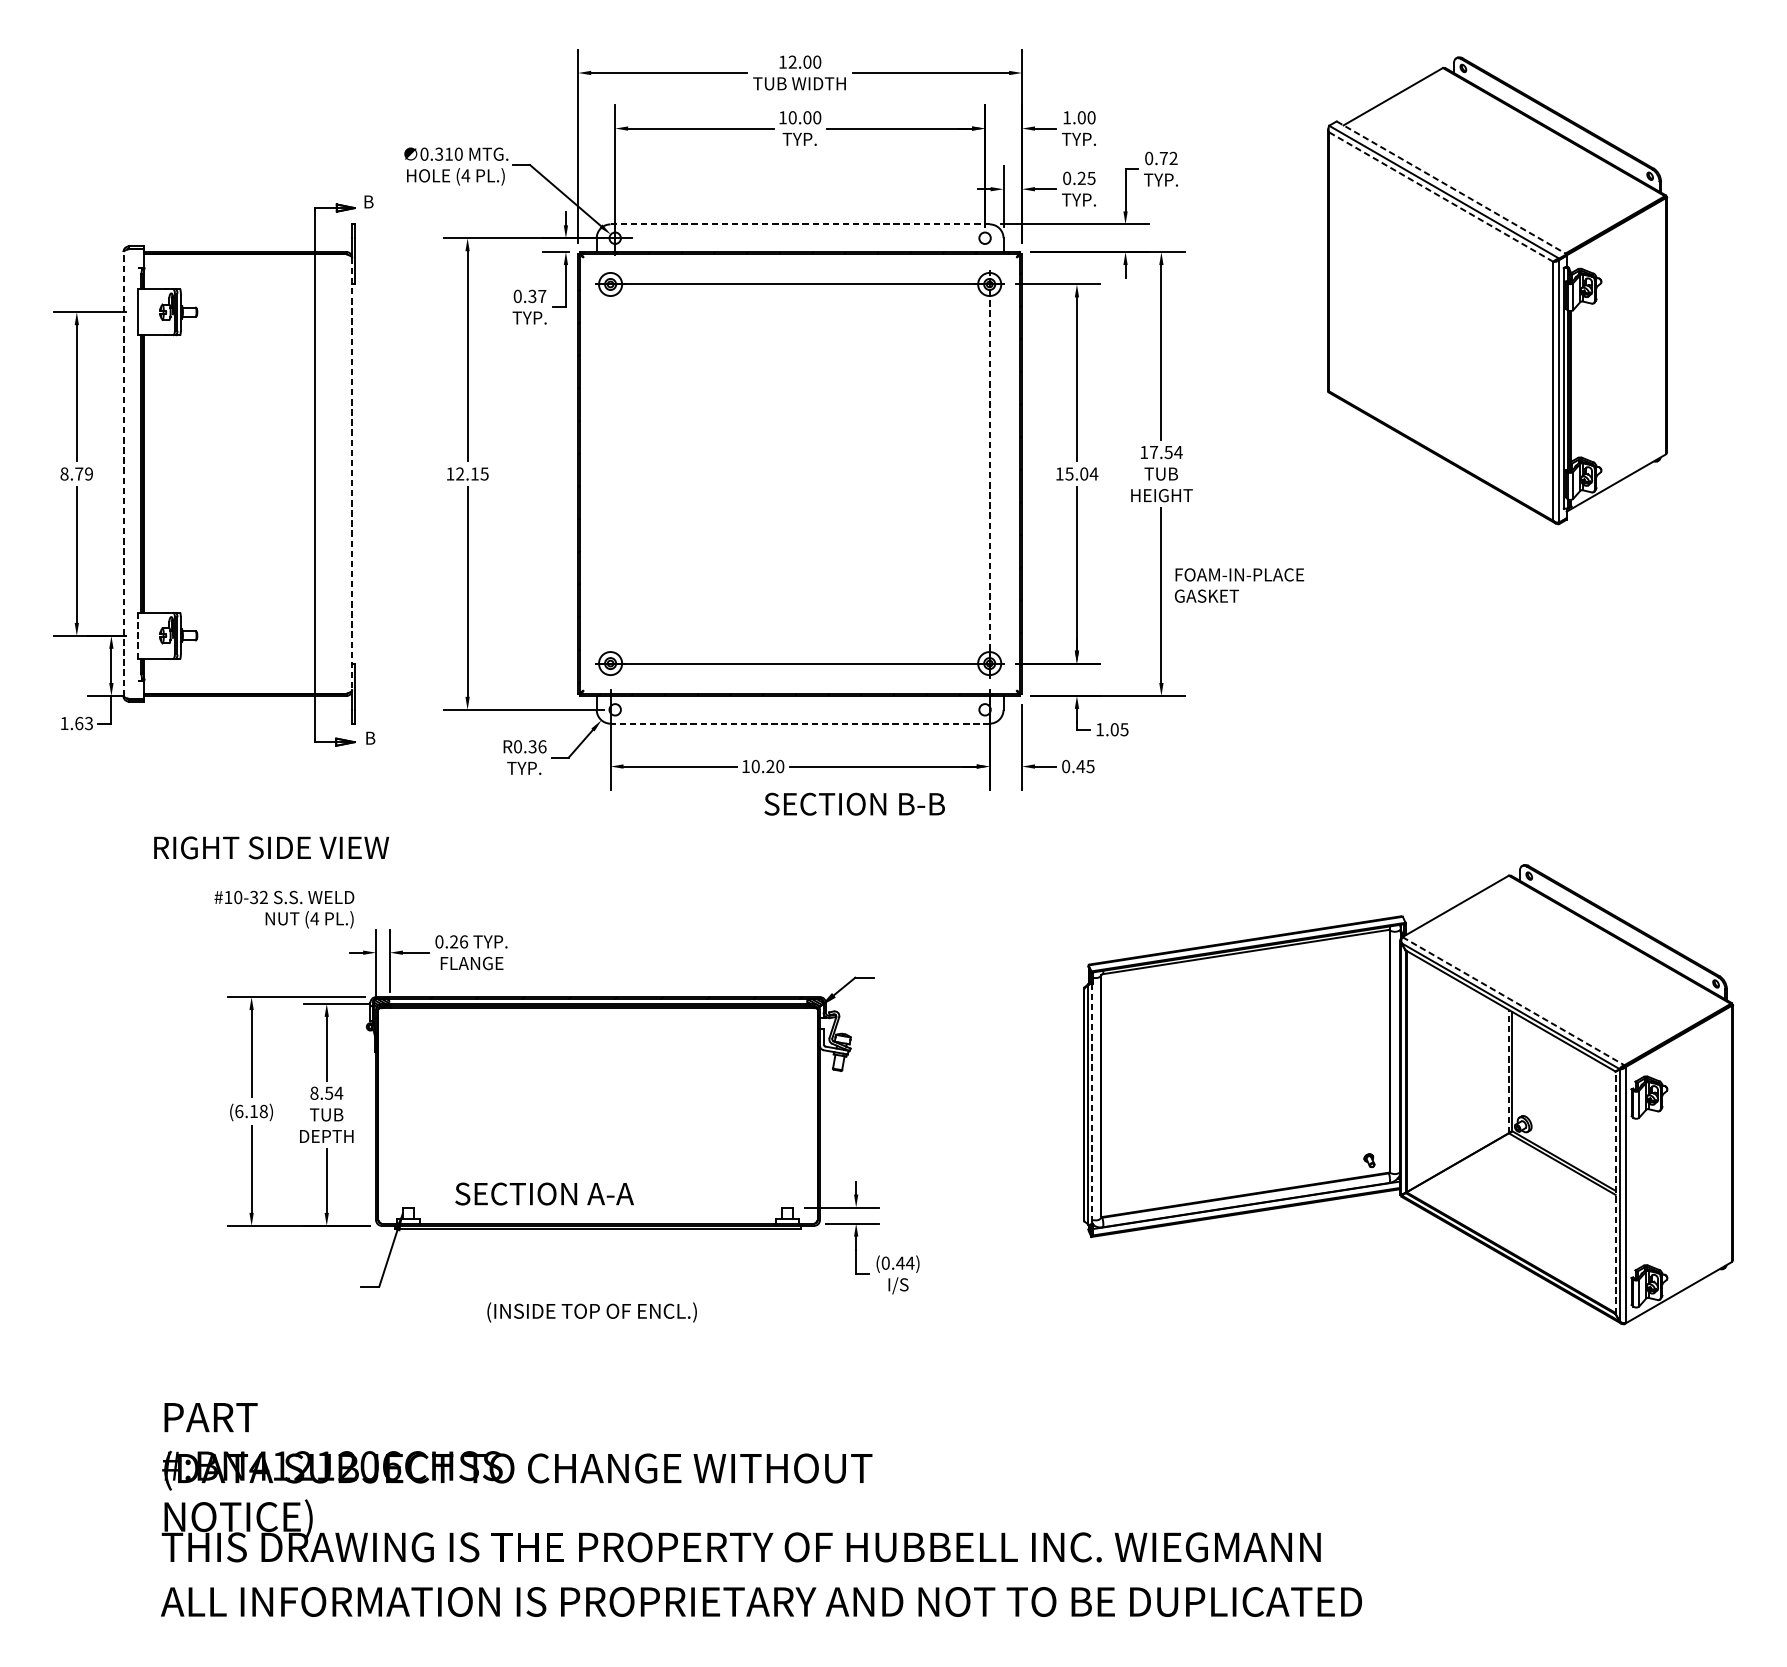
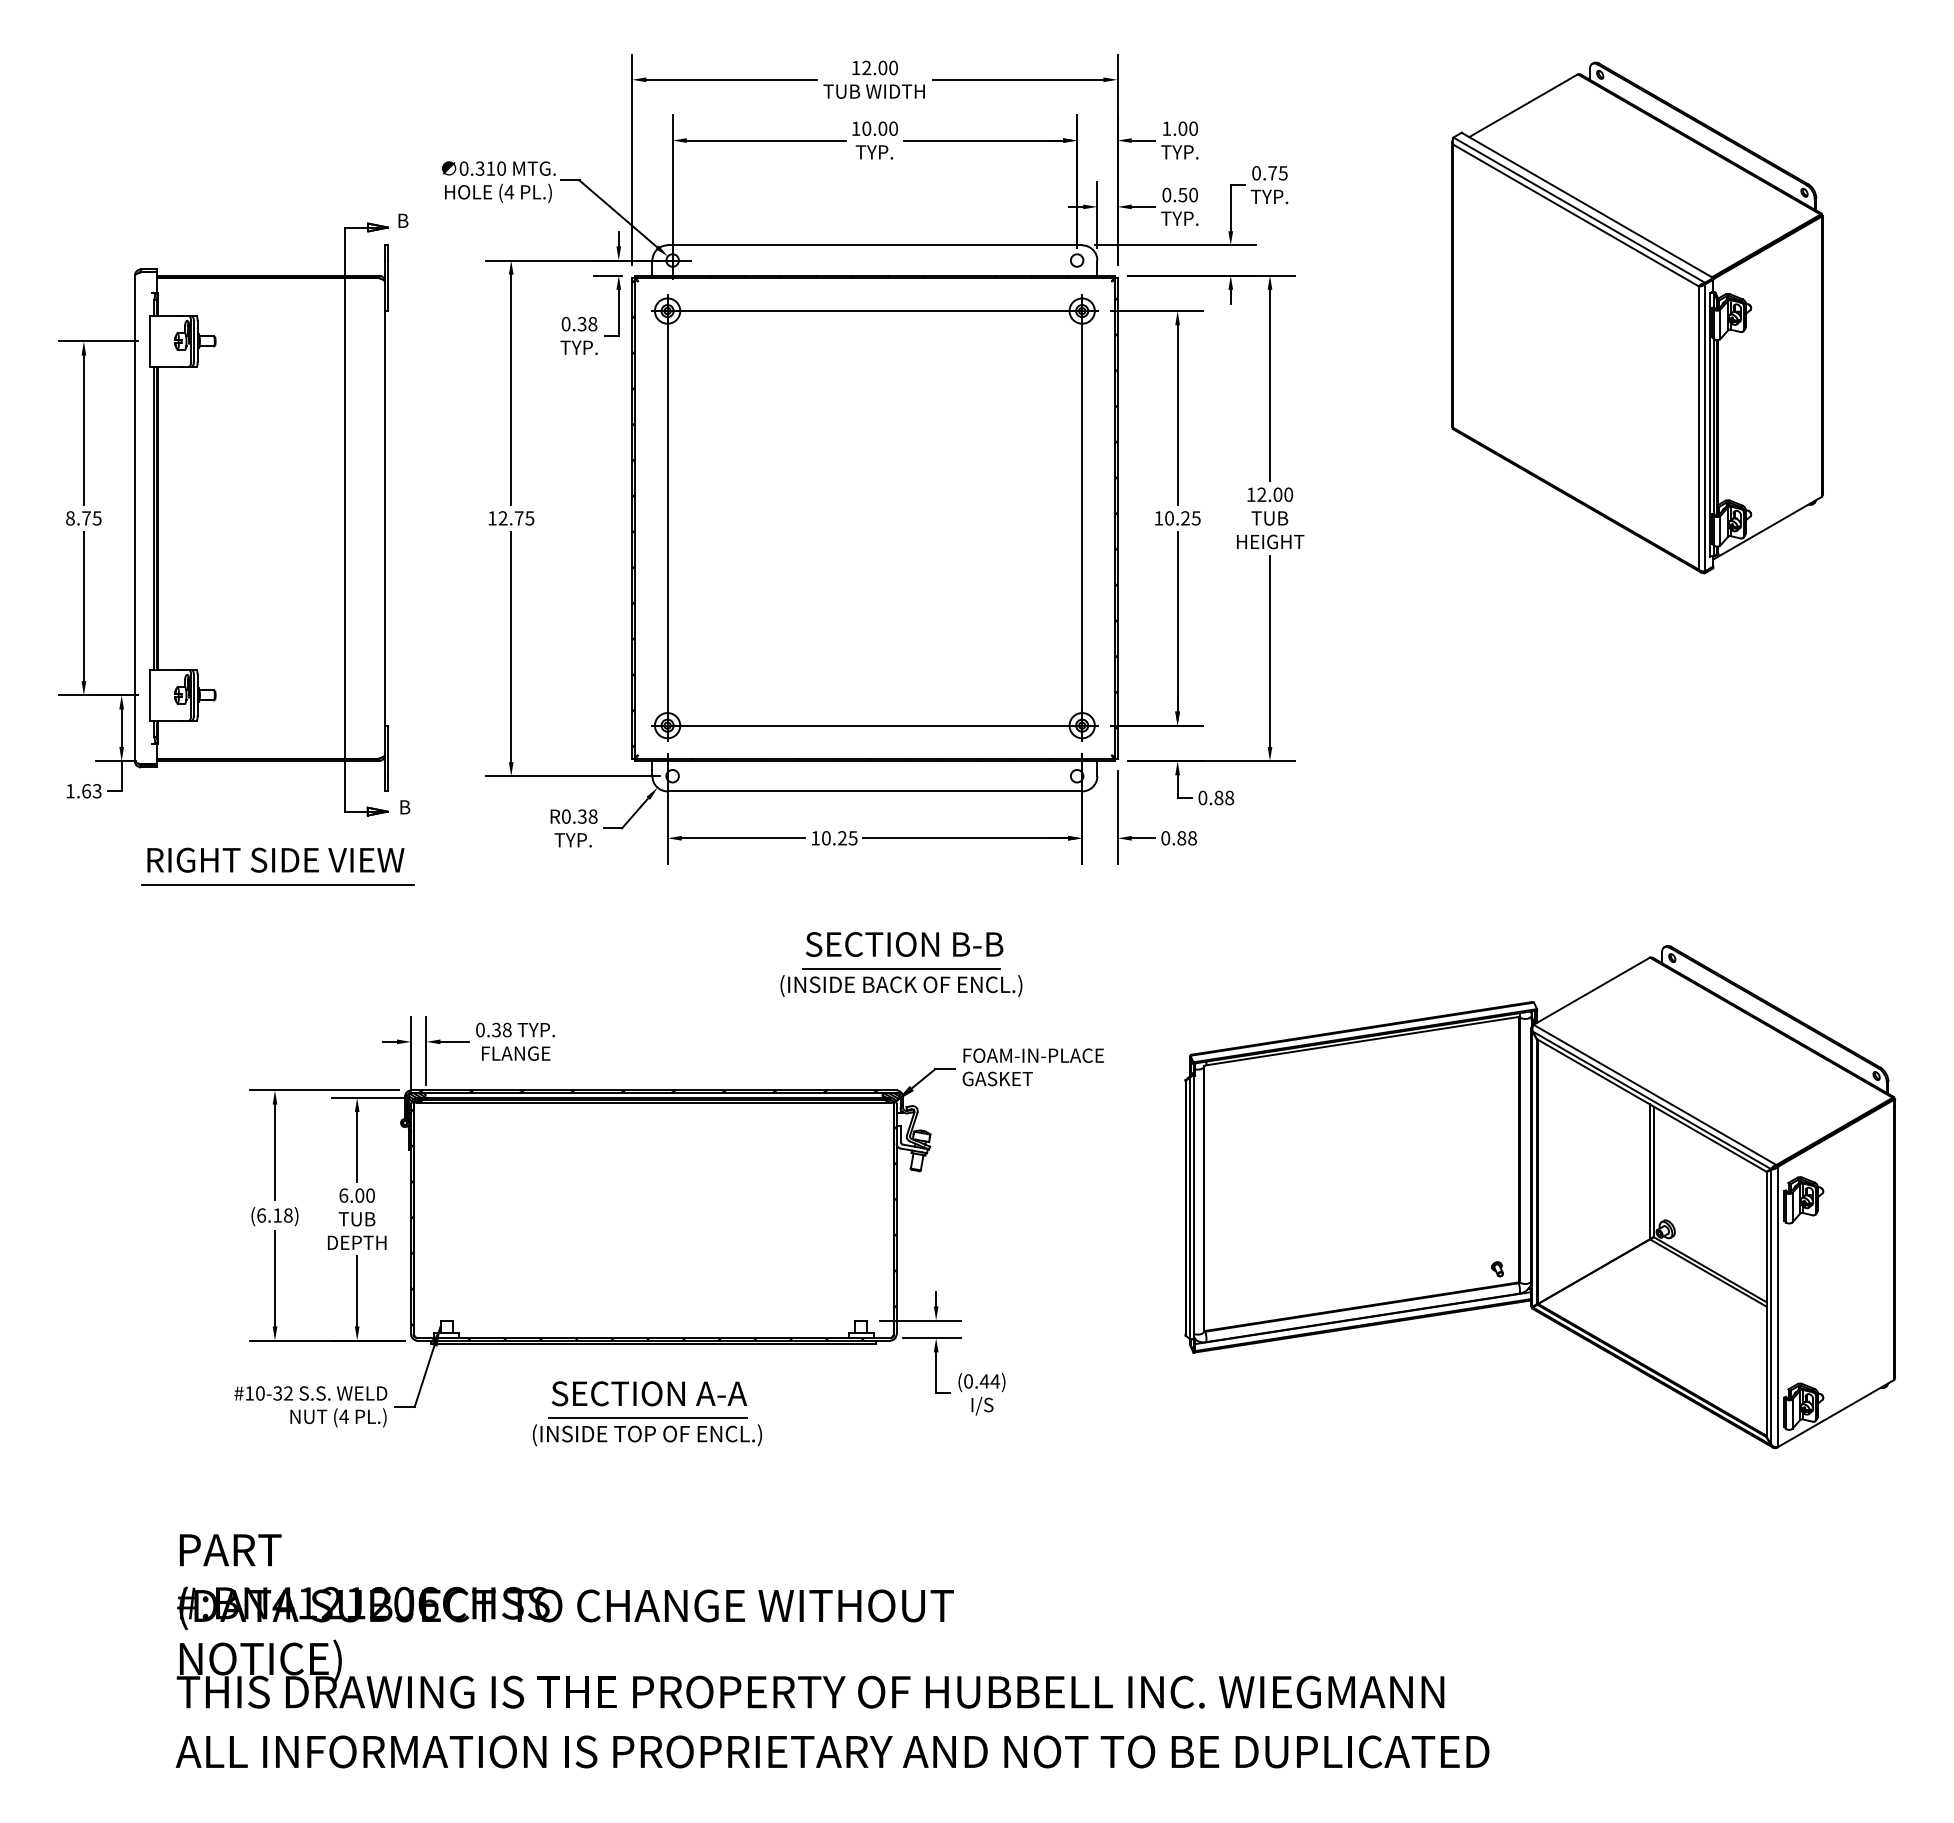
text: (1172, 158) -> (1282, 173), 0.72 -> 0.75
text: (1085, 177) -> (1187, 194), 0.25 -> 0.50
line: (1451, 187) -> (1587, 205), dashed -> solid
line: (1441, 197) -> (1576, 215), dashed -> solid
line: (800, 224) -> (875, 245), dashed -> solid
text: (541, 296) -> (592, 324), 0.37 -> 0.38
text: (1166, 452) -> (1275, 494), 17.54 -> 12.00
text: (88, 474) -> (96, 518), 8.79 -> 8.75
line: (123, 474) -> (134, 518), dashed -> solid
line: (352, 474) -> (385, 518), dashed -> solid
text: (474, 474) -> (518, 518), 12.15 -> 12.75
line: (610, 474) -> (667, 518), added
line: (989, 474) -> (1082, 518), dashed -> solid
text: (1082, 474) -> (1183, 518), 15.04 -> 10.25
text: (1238, 585) -> (1032, 1067), moved
line: (137, 635) -> (150, 694), dashed -> solid
line: (799, 723) -> (874, 791), dashed -> solid
text: (1112, 729) -> (1216, 797), 1.05 -> 0.88
text: (541, 746) -> (592, 816), R0.36 -> R0.38
text: (779, 766) -> (852, 838), 10.20 -> 10.25
text: (1085, 766) -> (1186, 838), 0.45 -> 0.88
text: (854, 804) -> (904, 944), moved
line: (253, 808) -> (277, 884), added
text: (271, 847) -> (275, 859), moved
part: (824, 898) -> (901, 982), added
text: (284, 909) -> (310, 1406), moved
text: (458, 941) -> (501, 1029), 0.26 -> 0.38
line: (1513, 1001) -> (1655, 1095), dashed -> solid
line: (1508, 1071) -> (1649, 1171), dashed -> solid
text: (327, 1093) -> (357, 1195), 8.54 -> 6.00
line: (1092, 1103) -> (1194, 1206), dashed -> solid
hatch: (597, 1114) -> (653, 1218), added
line: (1615, 1192) -> (1766, 1304), dashed -> solid
text: (544, 1193) -> (649, 1393), moved
line: (592, 1297) -> (647, 1418), added

